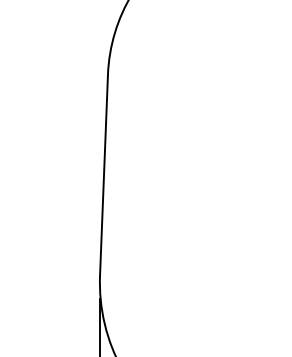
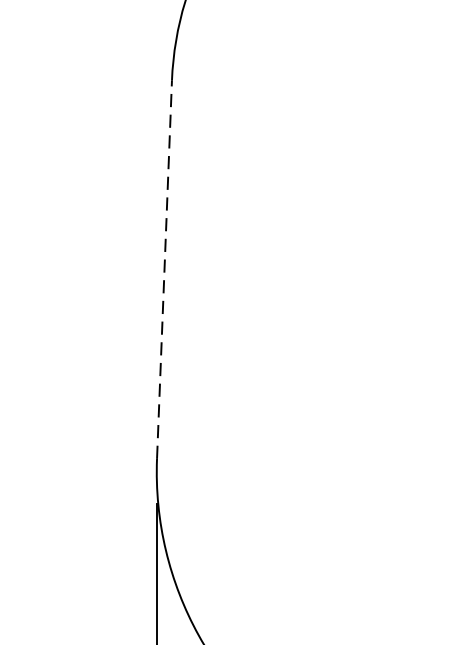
line: (104, 174) -> (165, 268), solid -> dashed

